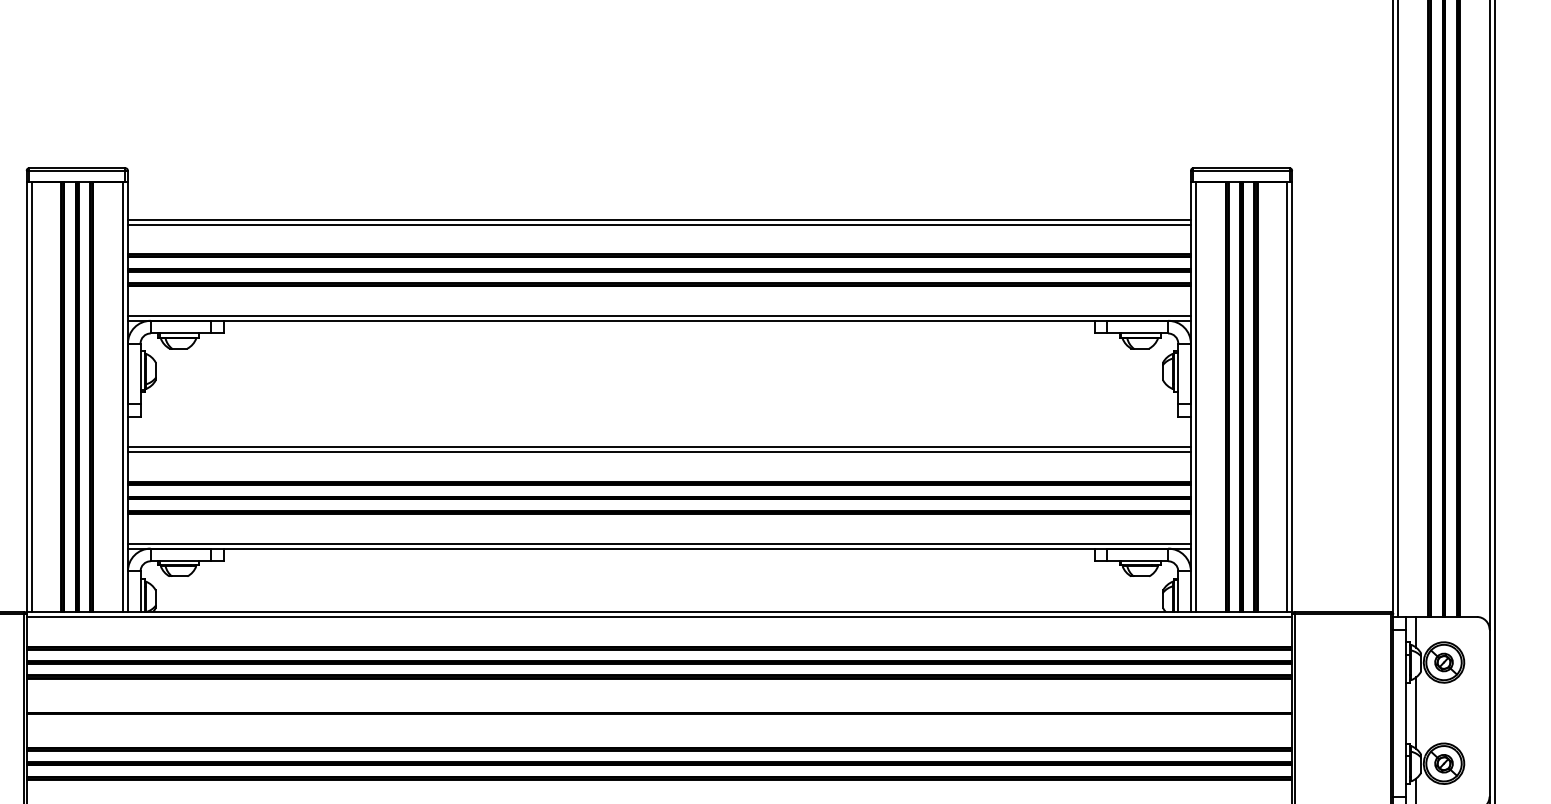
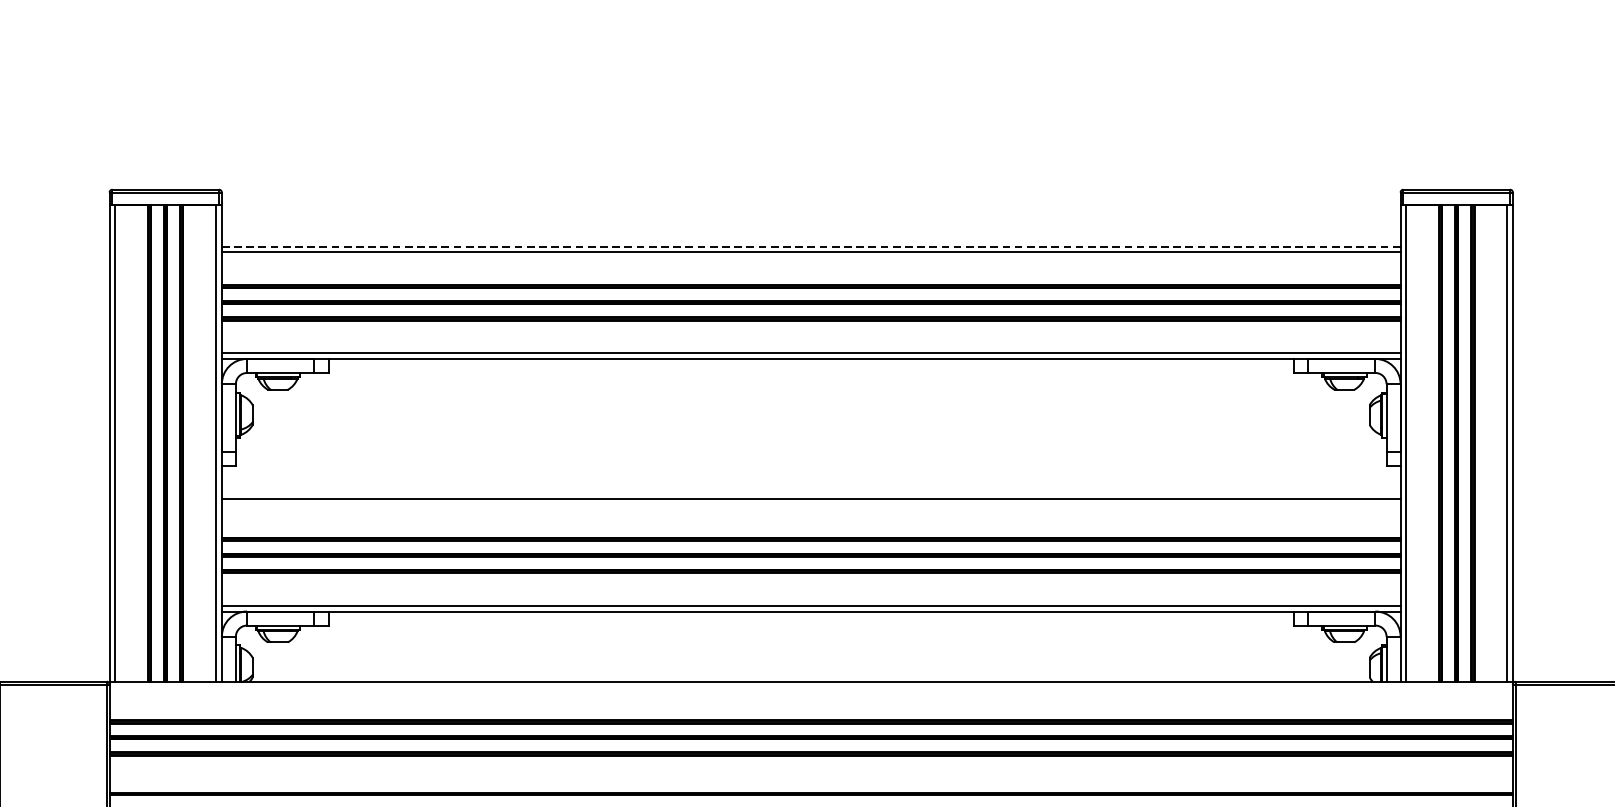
line: (659, 219) -> (811, 246), solid -> dashed
line: (658, 452) -> (810, 504), removed
line: (659, 616) -> (811, 686), removed

